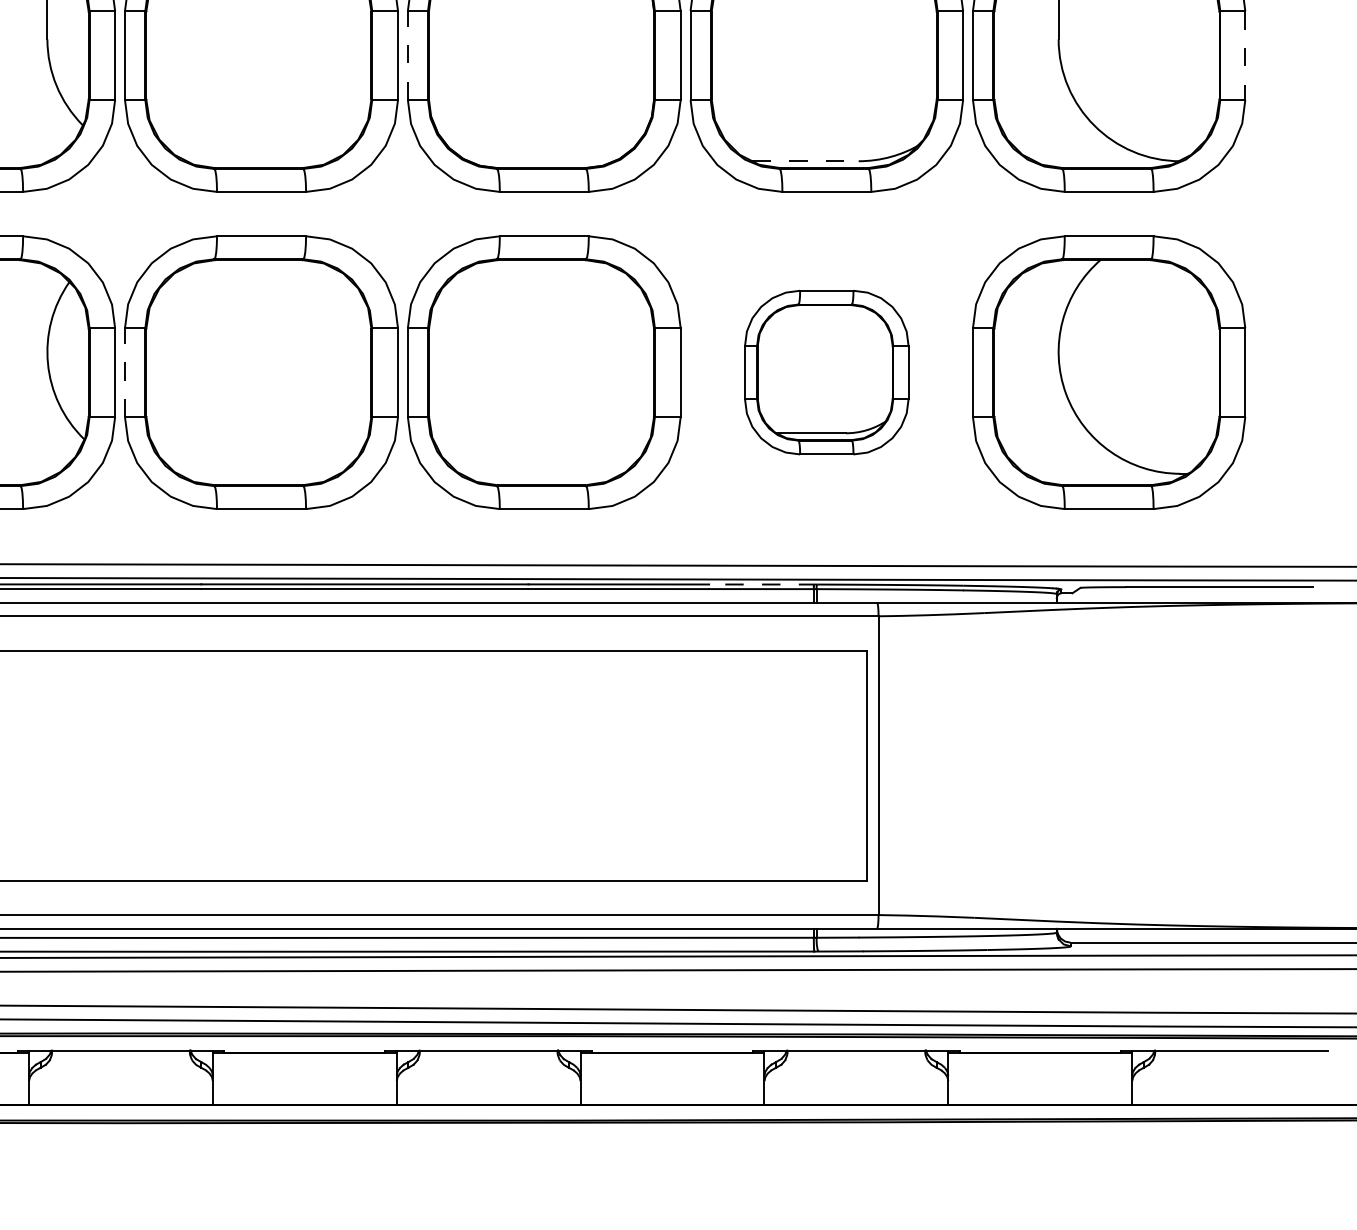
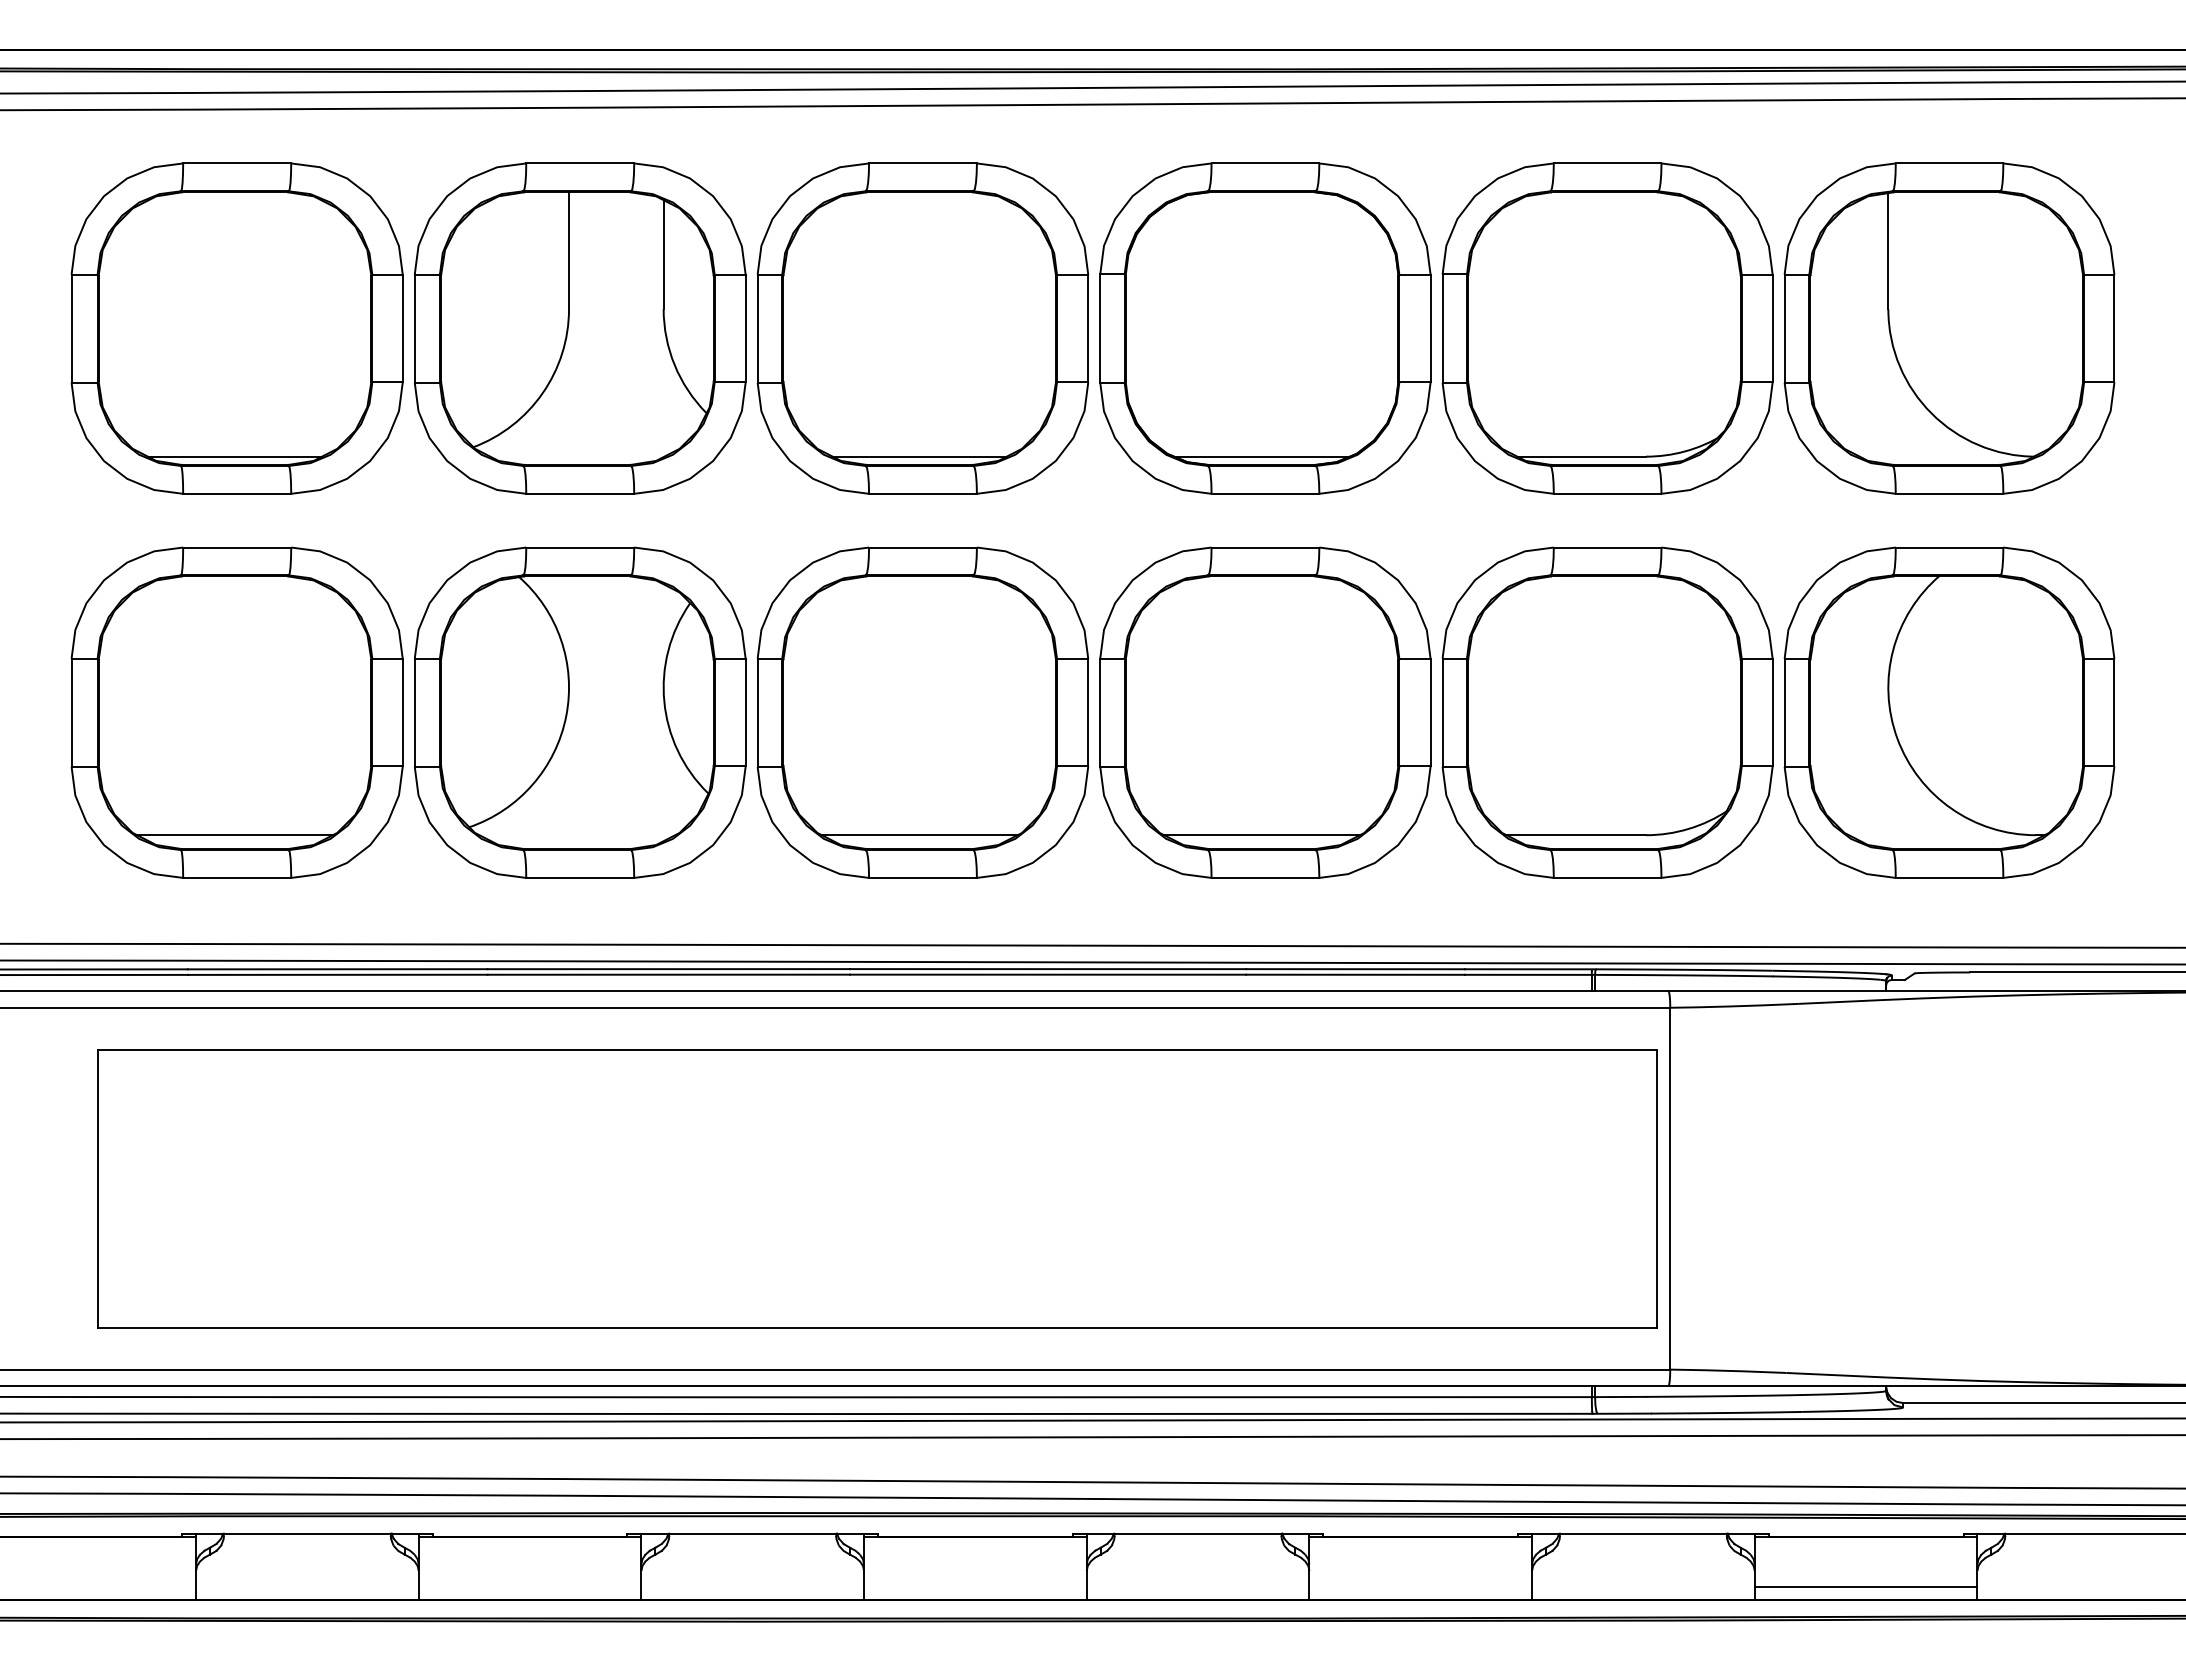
line: (408, 55) -> (1100, 328), dashed -> solid
line: (1245, 55) -> (2114, 328), dashed -> solid
line: (258, 161) -> (919, 456), added
line: (541, 161) -> (1261, 456), added
line: (806, 161) -> (1582, 456), dashed -> solid
line: (124, 372) -> (757, 712), dashed -> solid
part: (826, 372) -> (1607, 712), size x1.67
line: (258, 474) -> (919, 835), added
line: (541, 474) -> (1261, 835), added
line: (763, 584) -> (1530, 969), dashed -> solid
line: (1039, 1094) -> (1865, 1586), added

